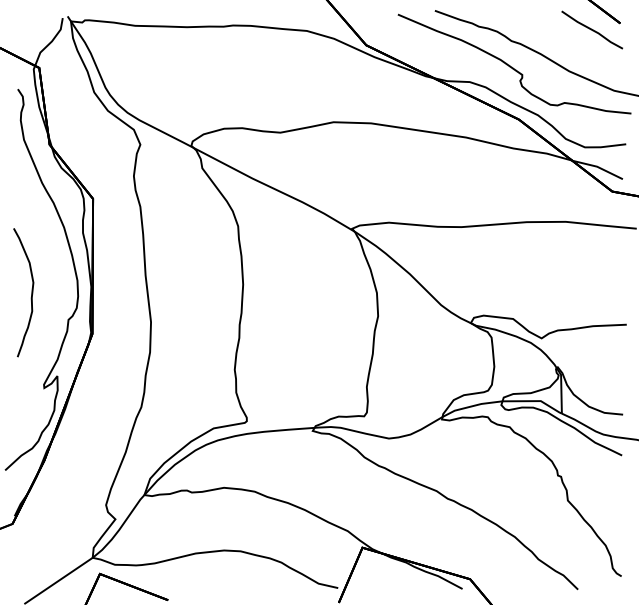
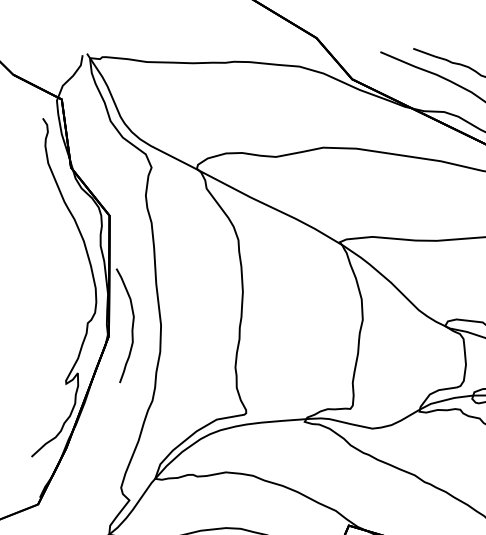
curve: (31, 292) -> (132, 325), moved

